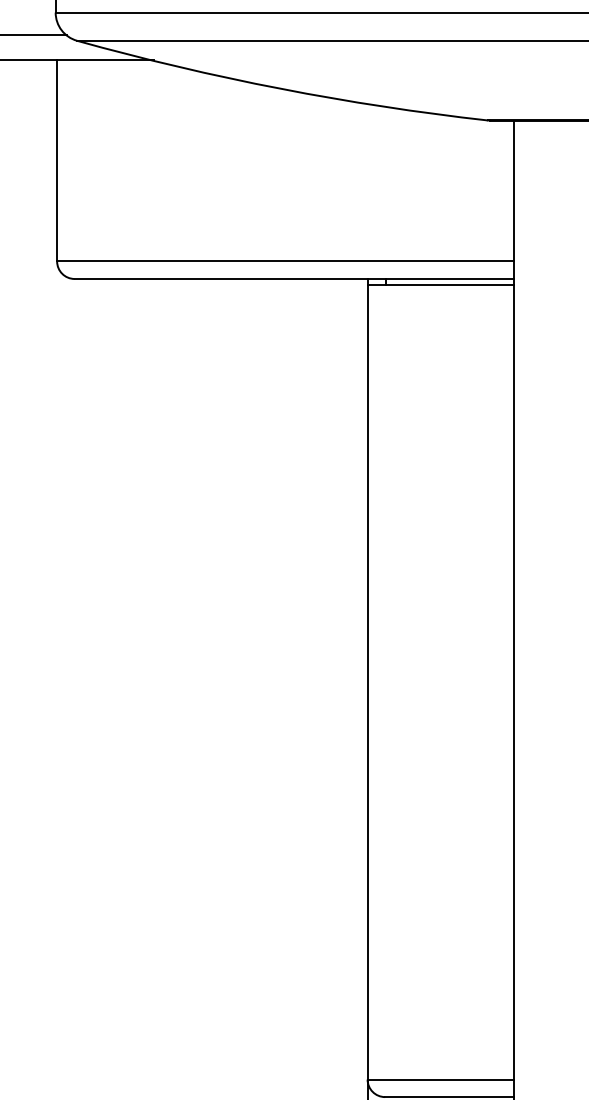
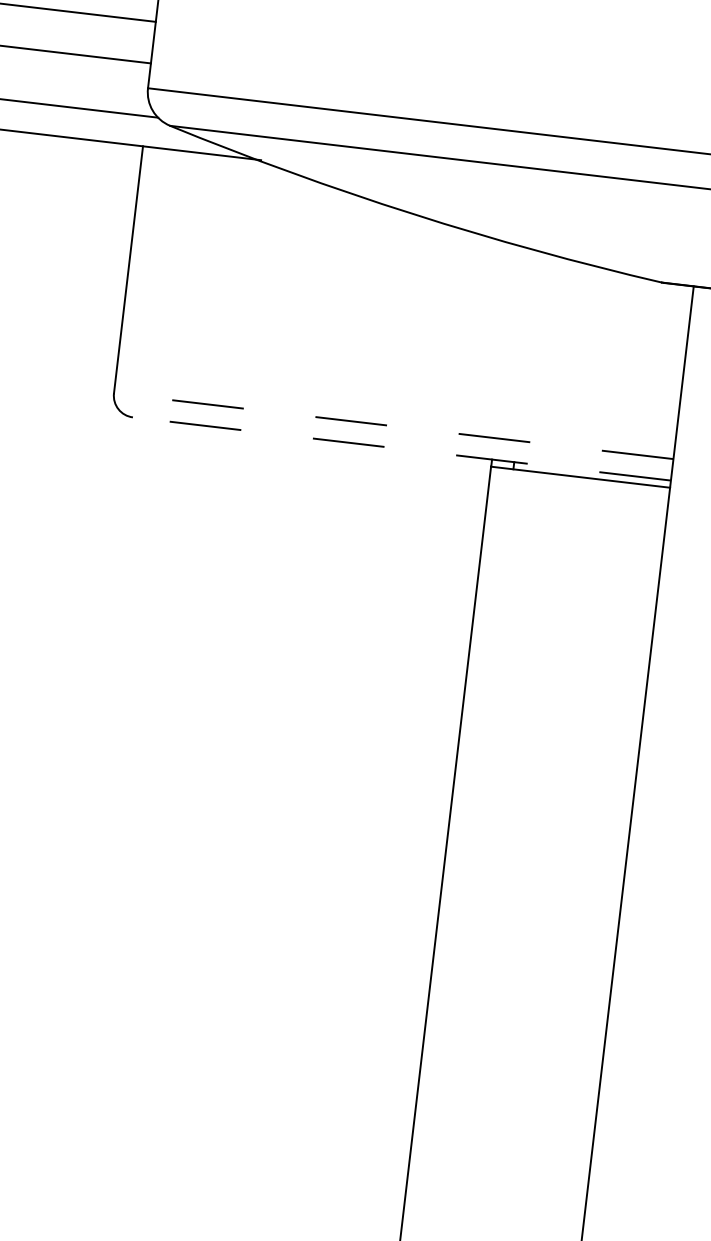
line: (284, 261) -> (392, 426), solid -> dashed
line: (294, 278) -> (402, 448), solid -> dashed

